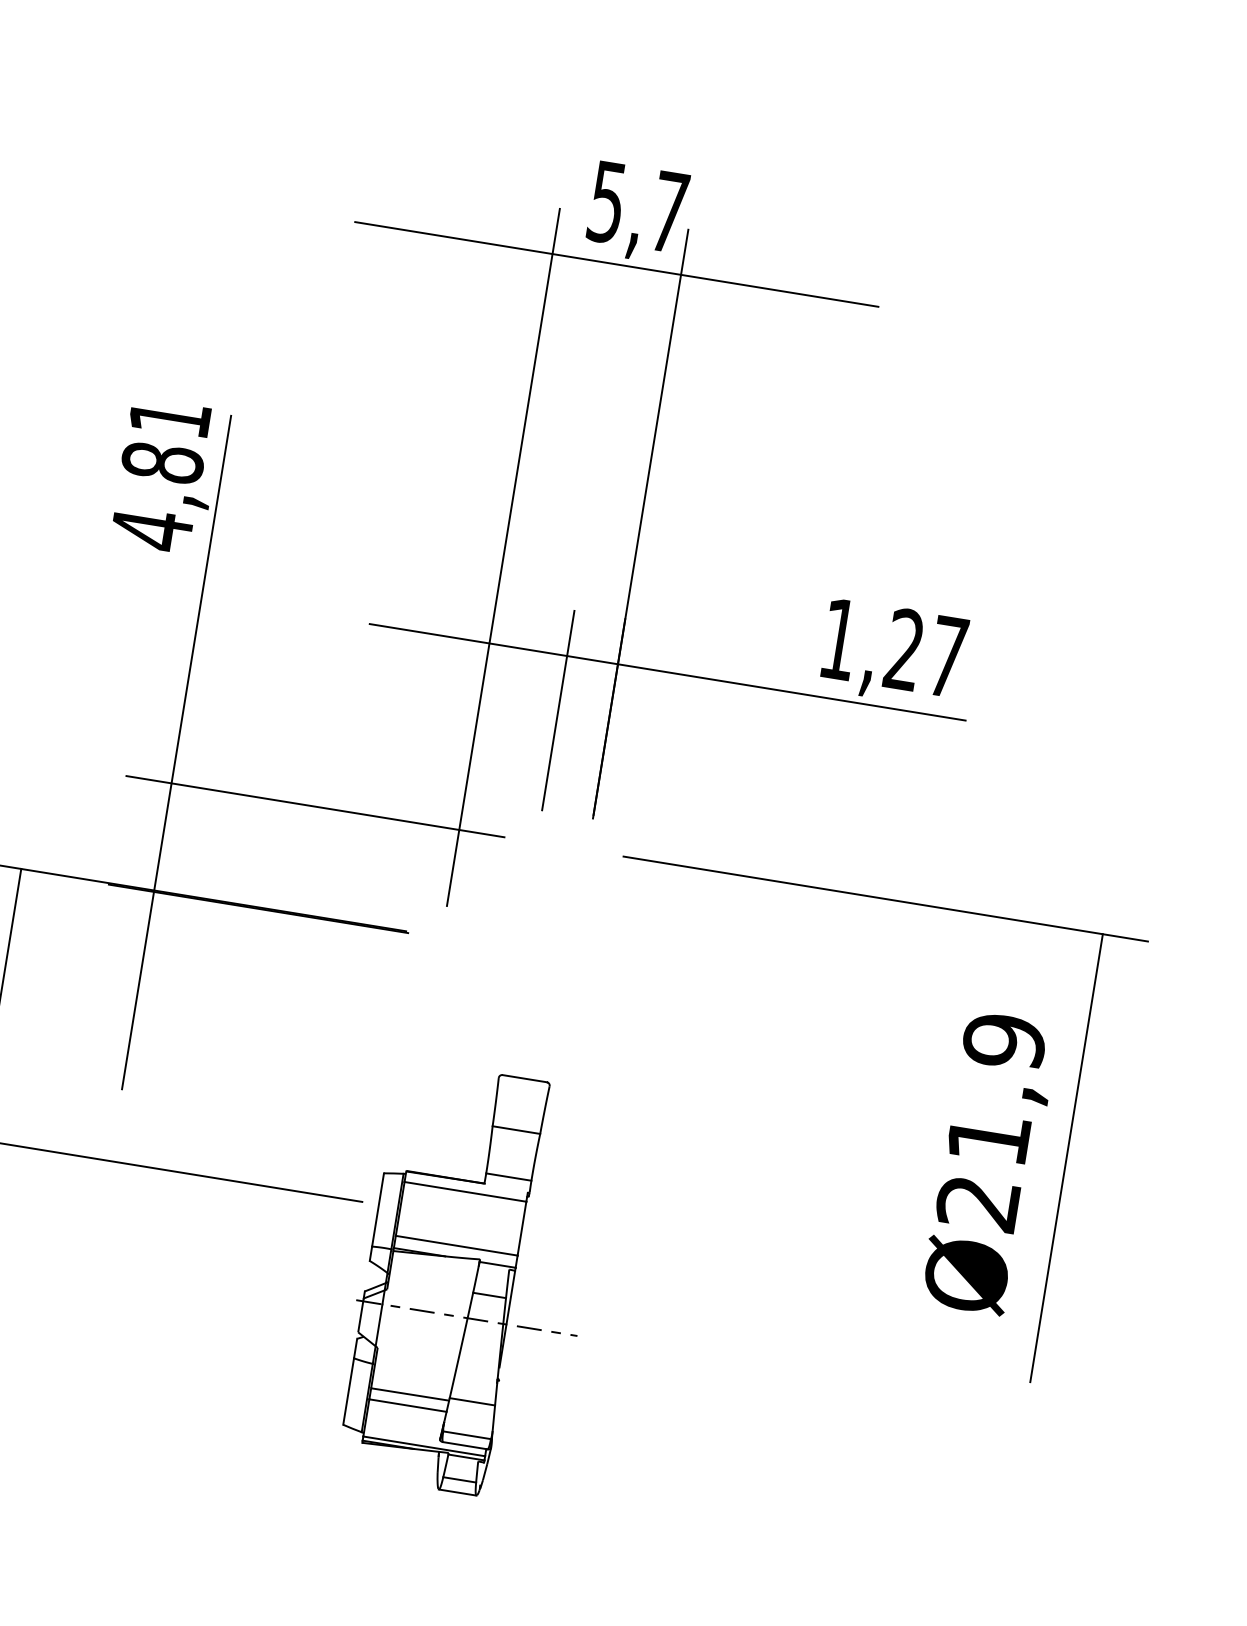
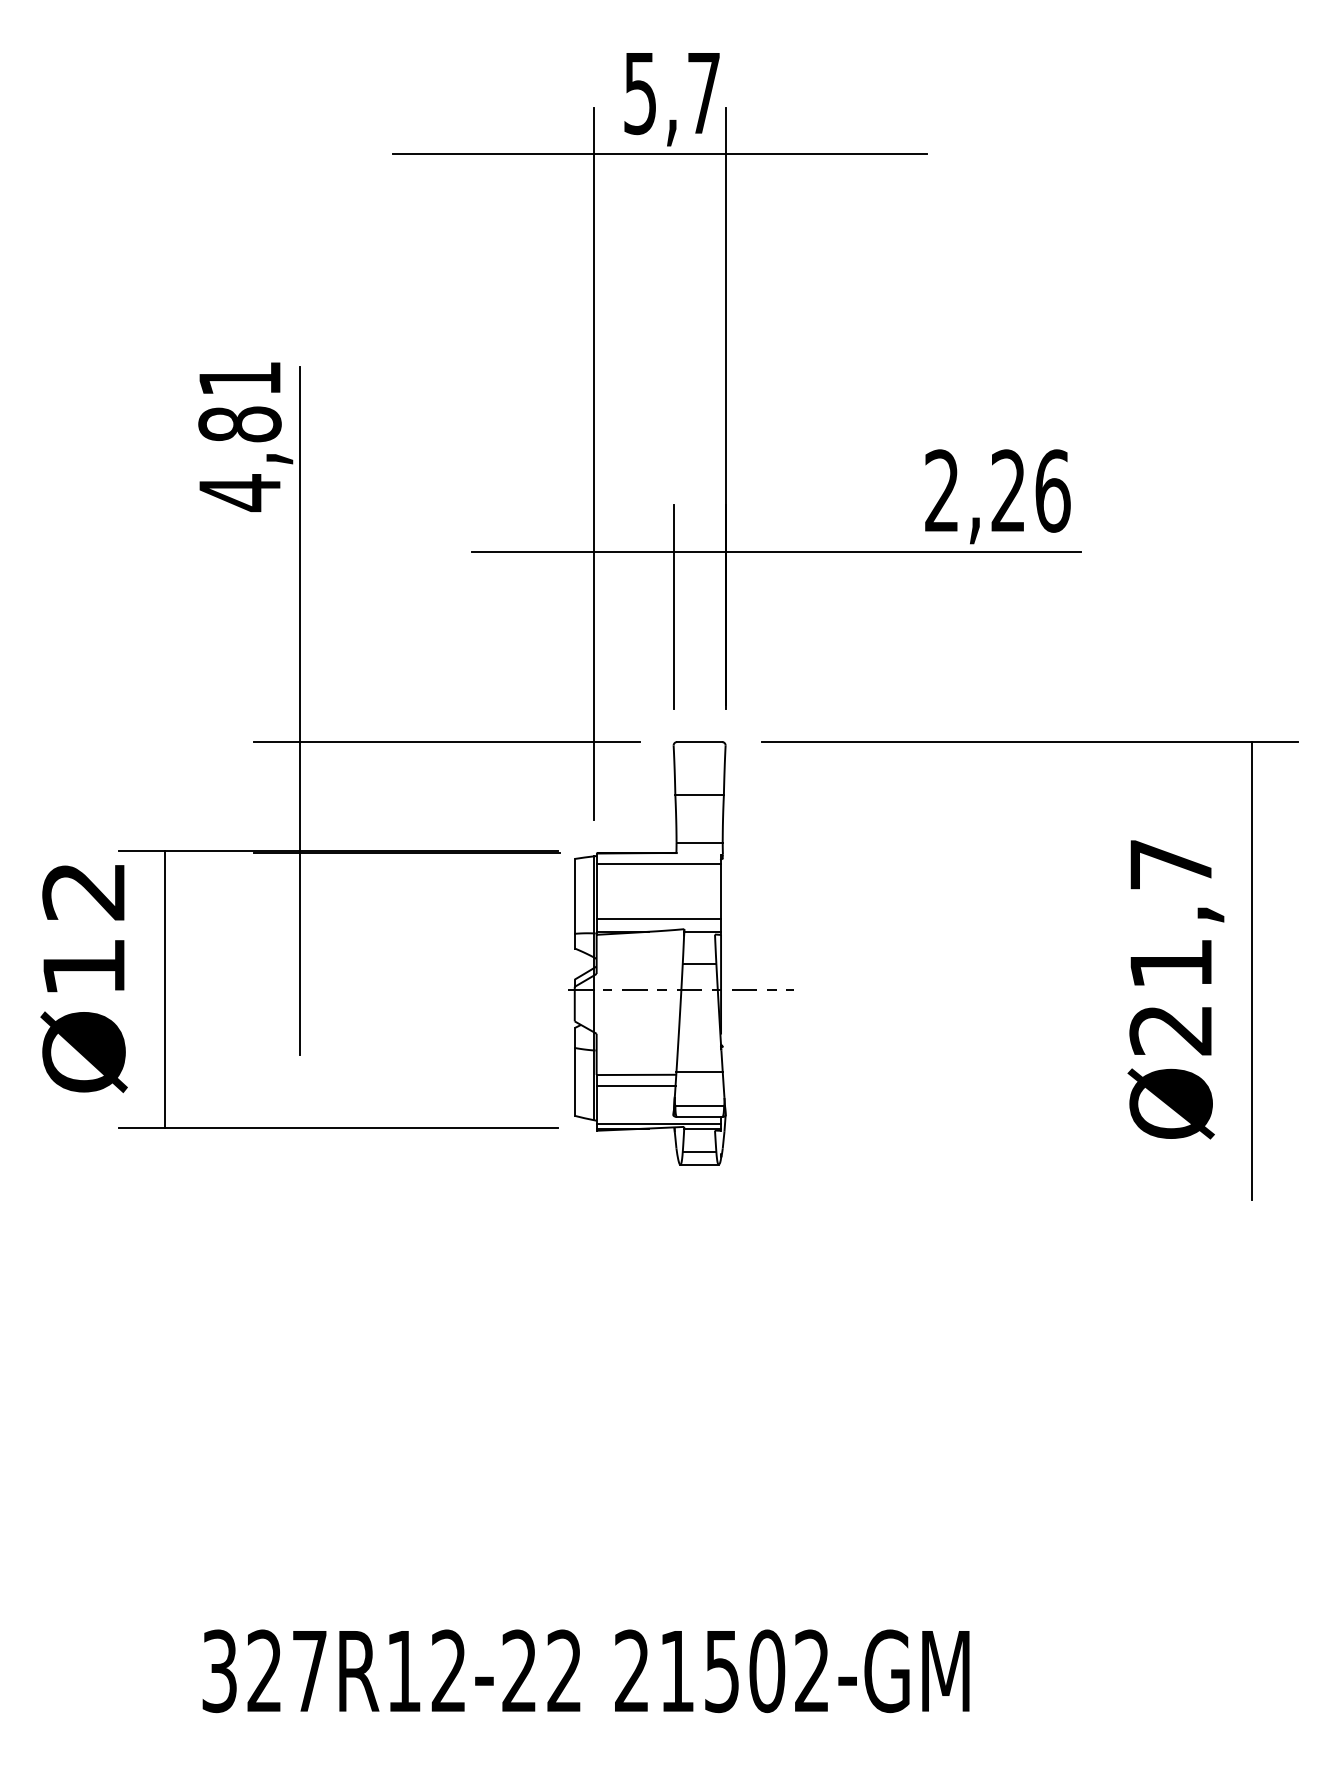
text: (893, 647) -> (997, 490), 1,27 -> 2,26
text: (1003, 1041) -> (1170, 864), Ø21,9 -> Ø21,7
part: (472, 1282) -> (680, 953), moved

